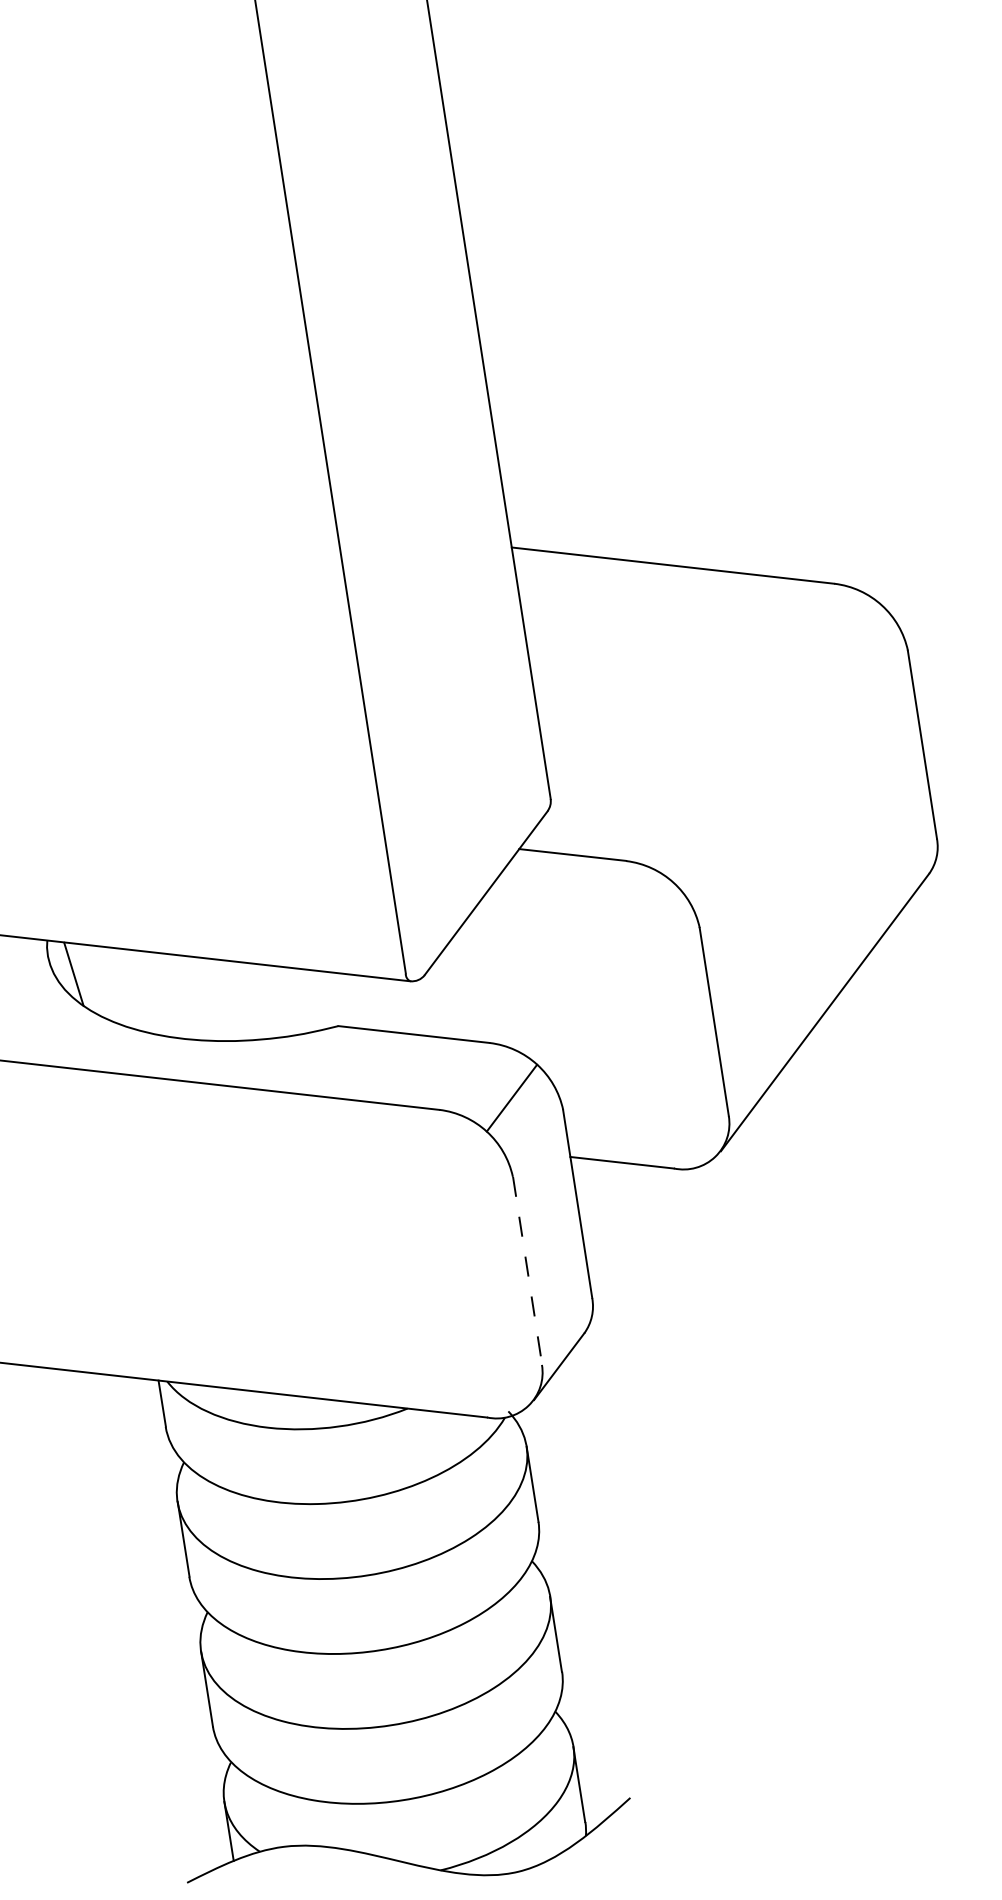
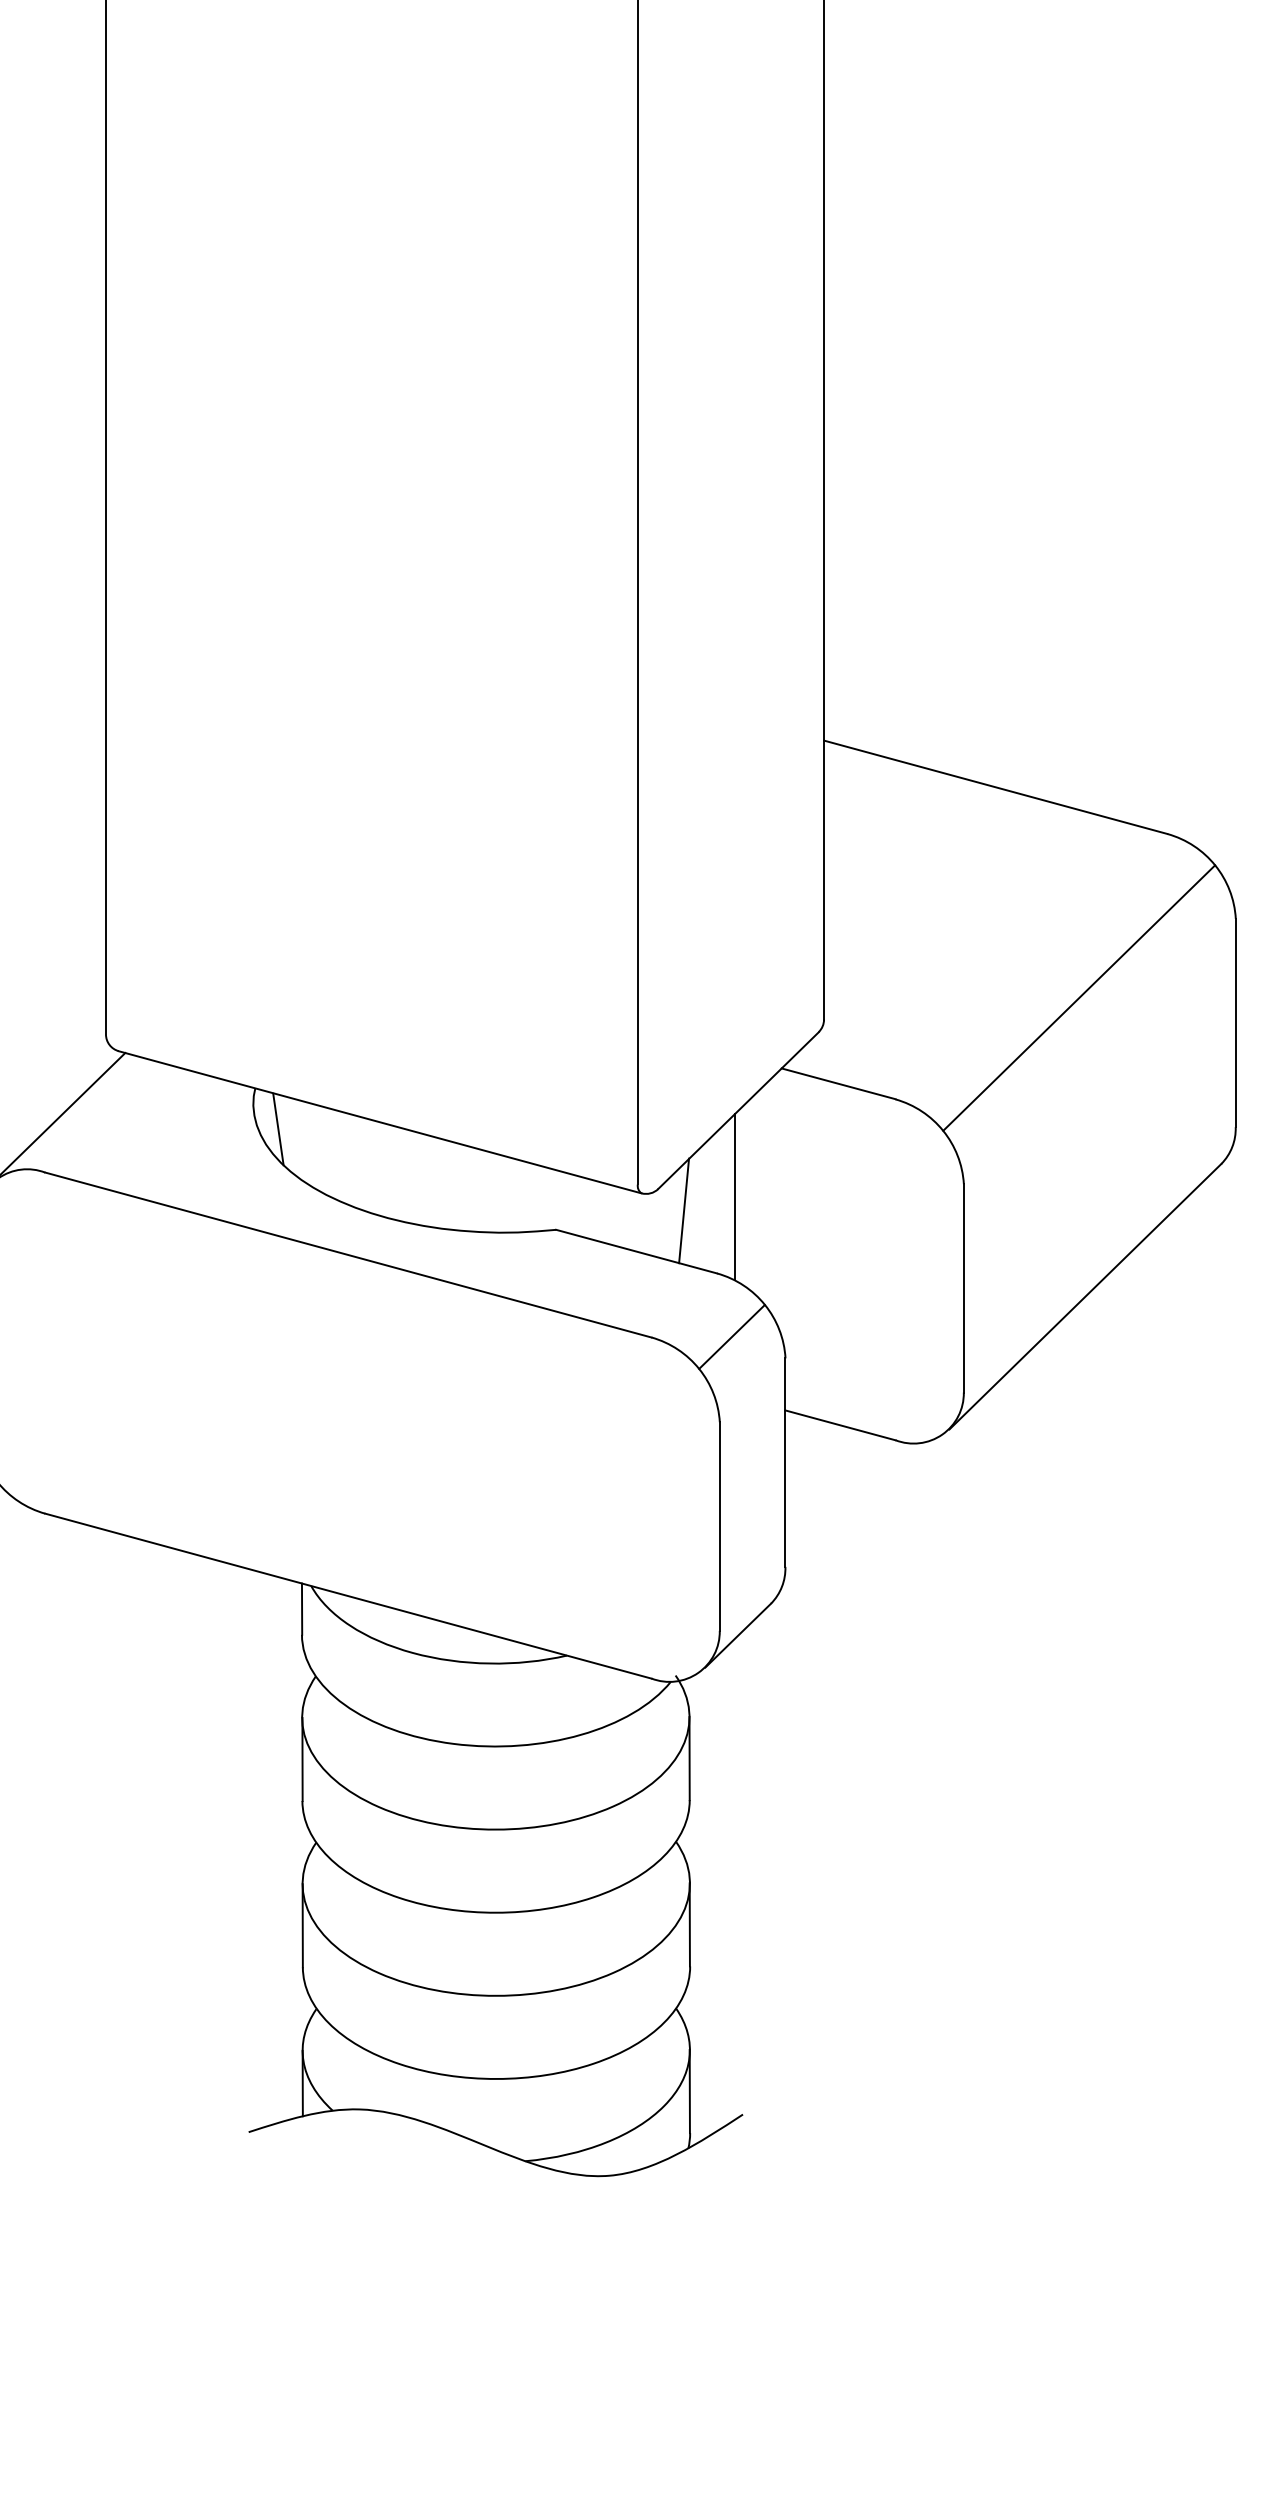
line: (777, 743) -> (1079, 997), added
line: (494, 972) -> (734, 1197), added
line: (451, 990) -> (684, 1210), added
line: (528, 1271) -> (720, 1527), dashed -> solid

